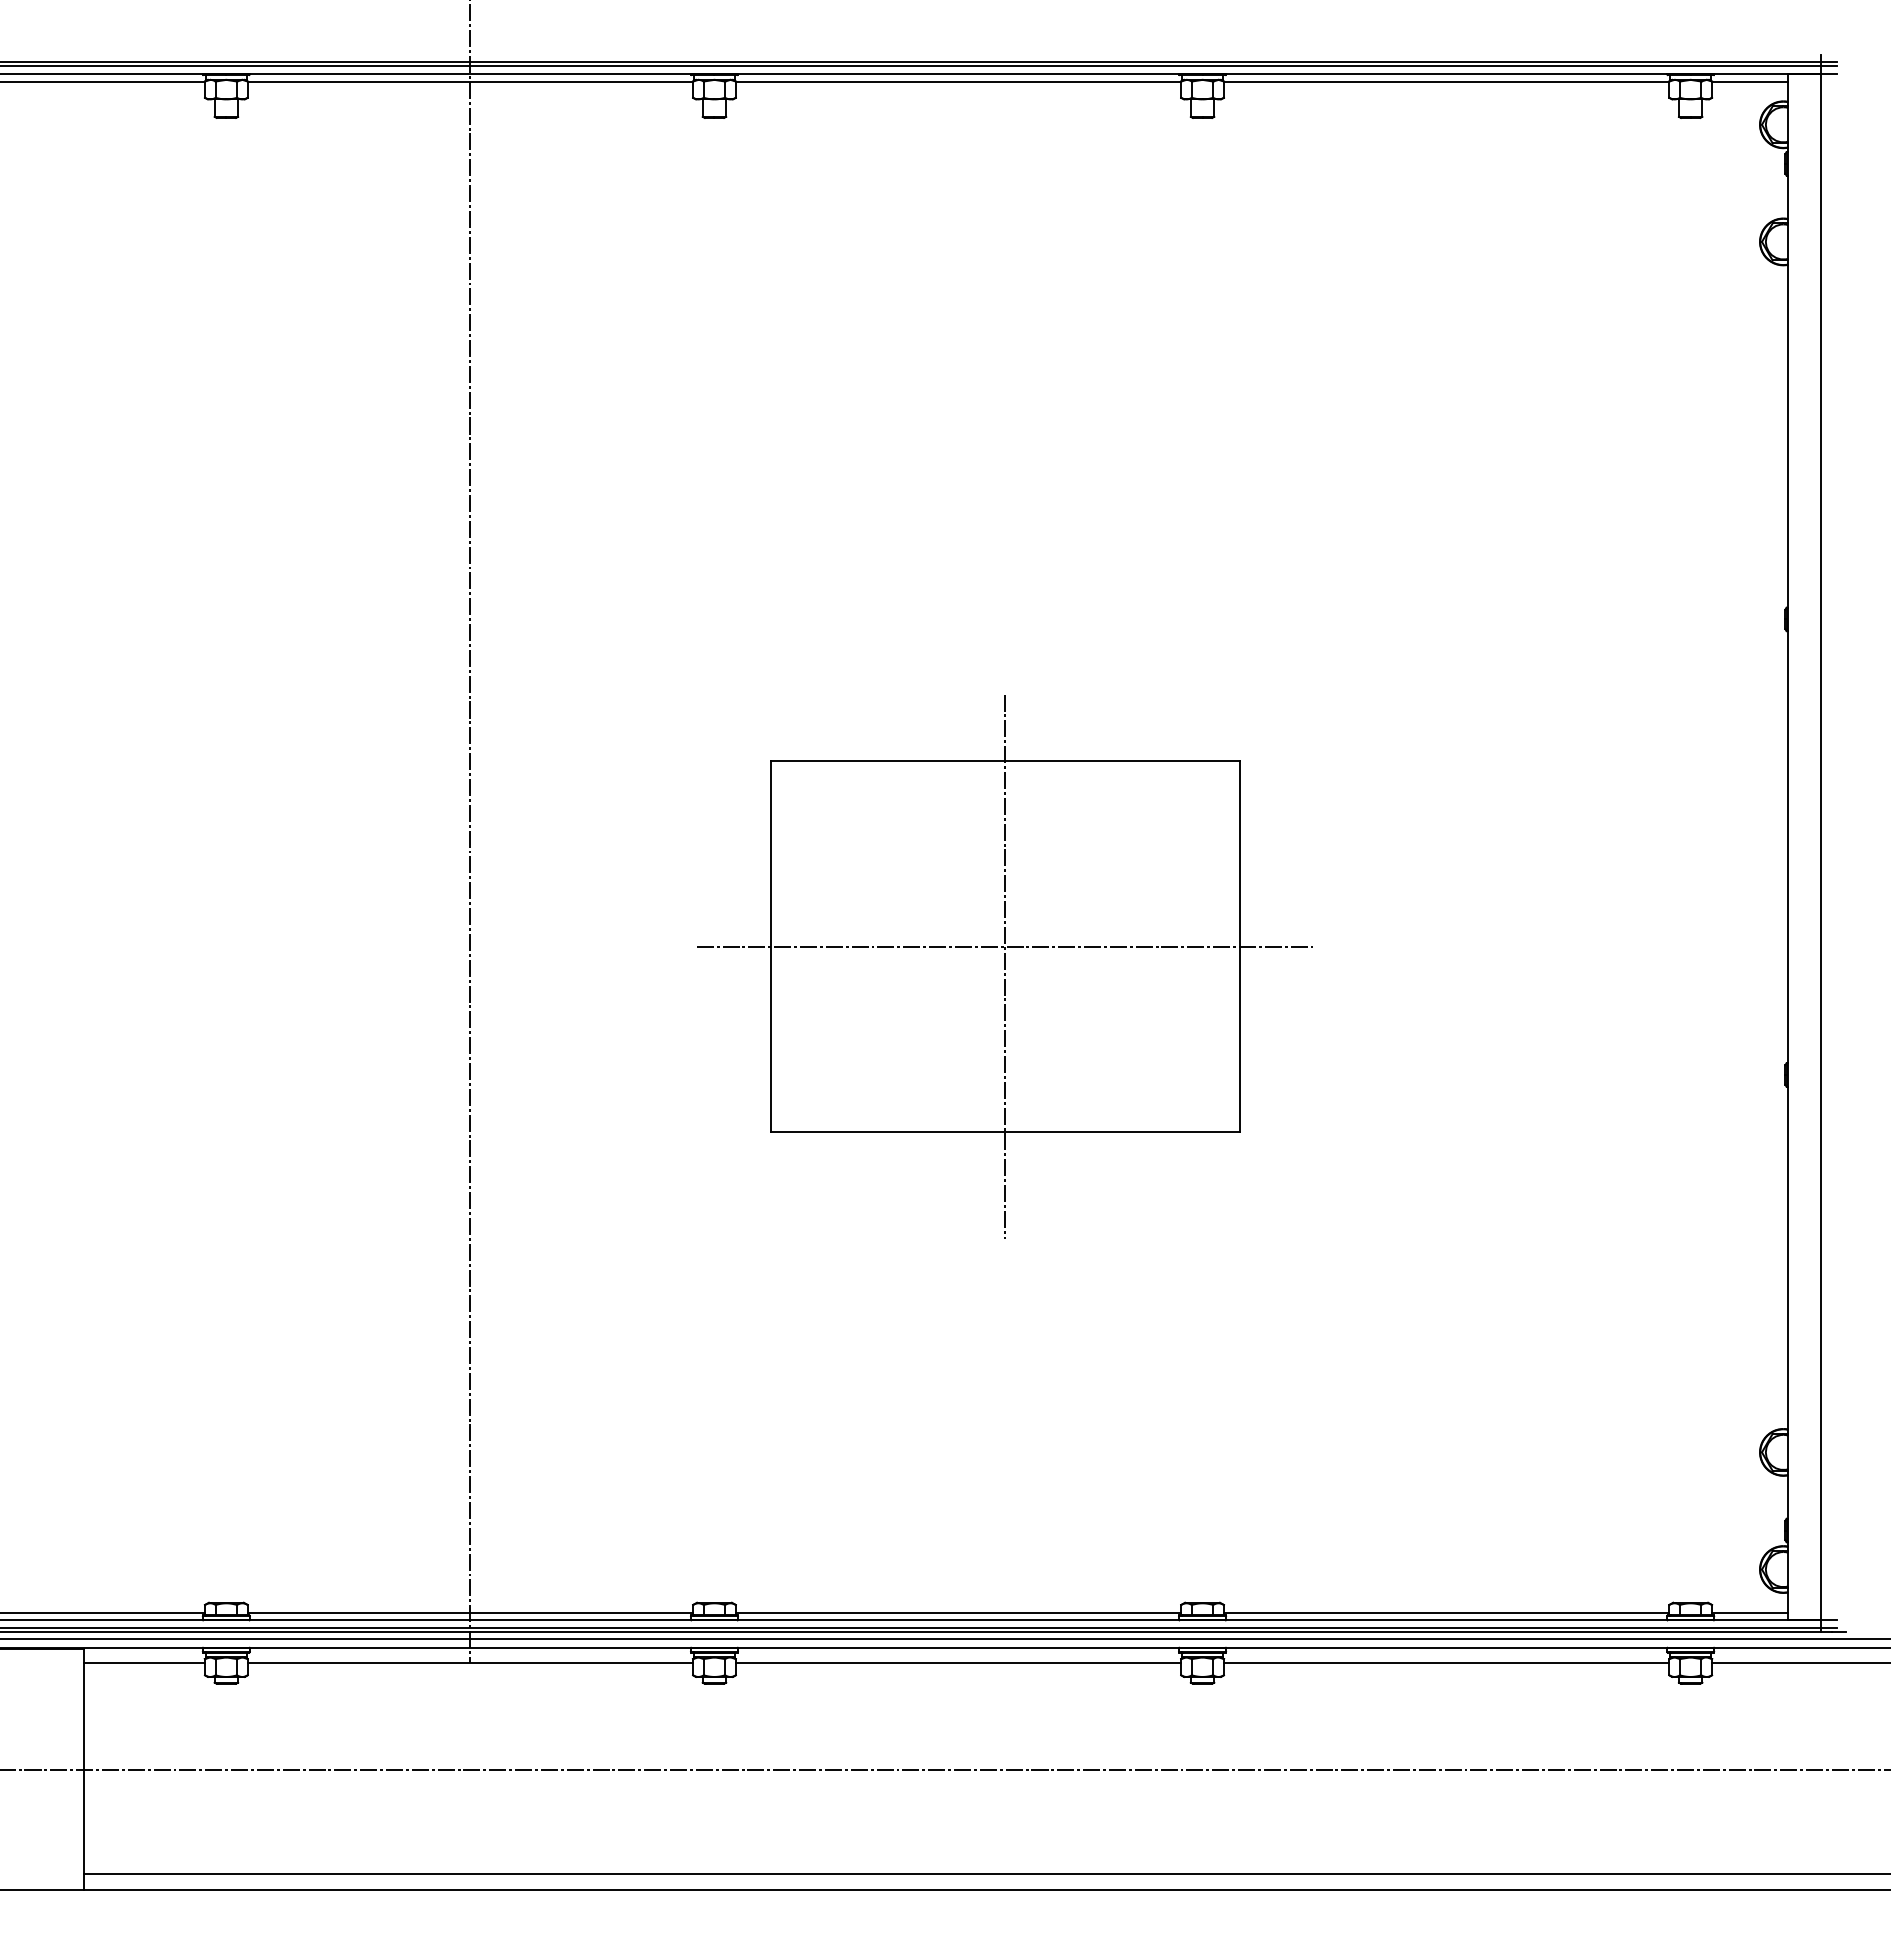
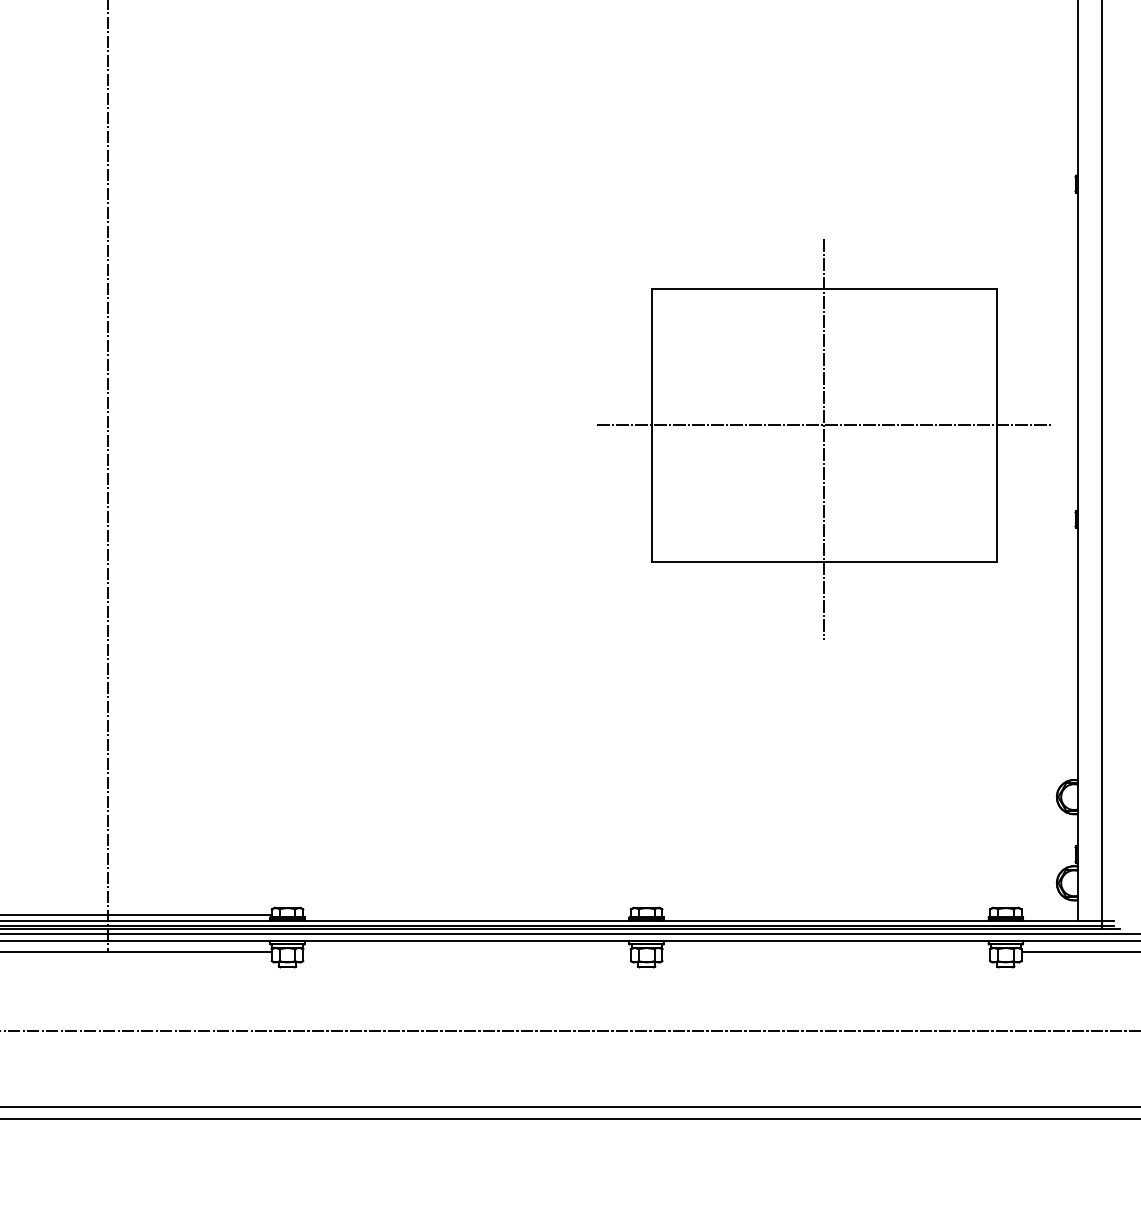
part: (1004, 966) -> (823, 439), moved
line: (958, 1612) -> (467, 914), removed
line: (1446, 1612) -> (826, 914), removed
line: (1750, 1612) -> (1049, 914), removed
line: (958, 1663) -> (467, 952), removed
line: (1446, 1663) -> (826, 952), removed

